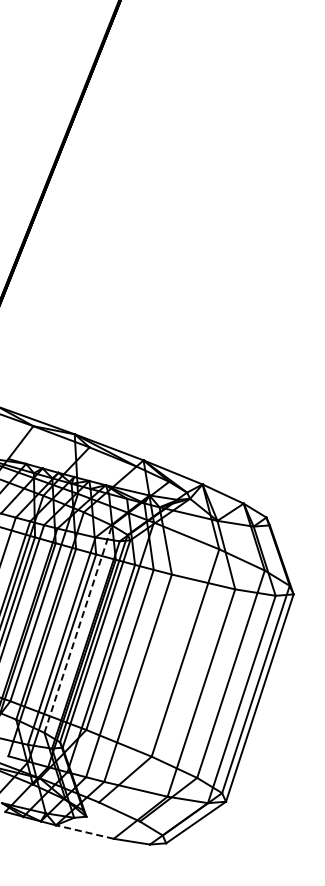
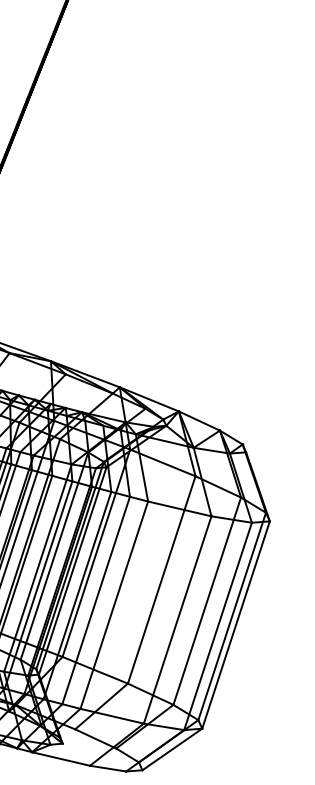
line: (78, 628) -> (54, 555), dashed -> solid
line: (84, 832) -> (60, 759), dashed -> solid

